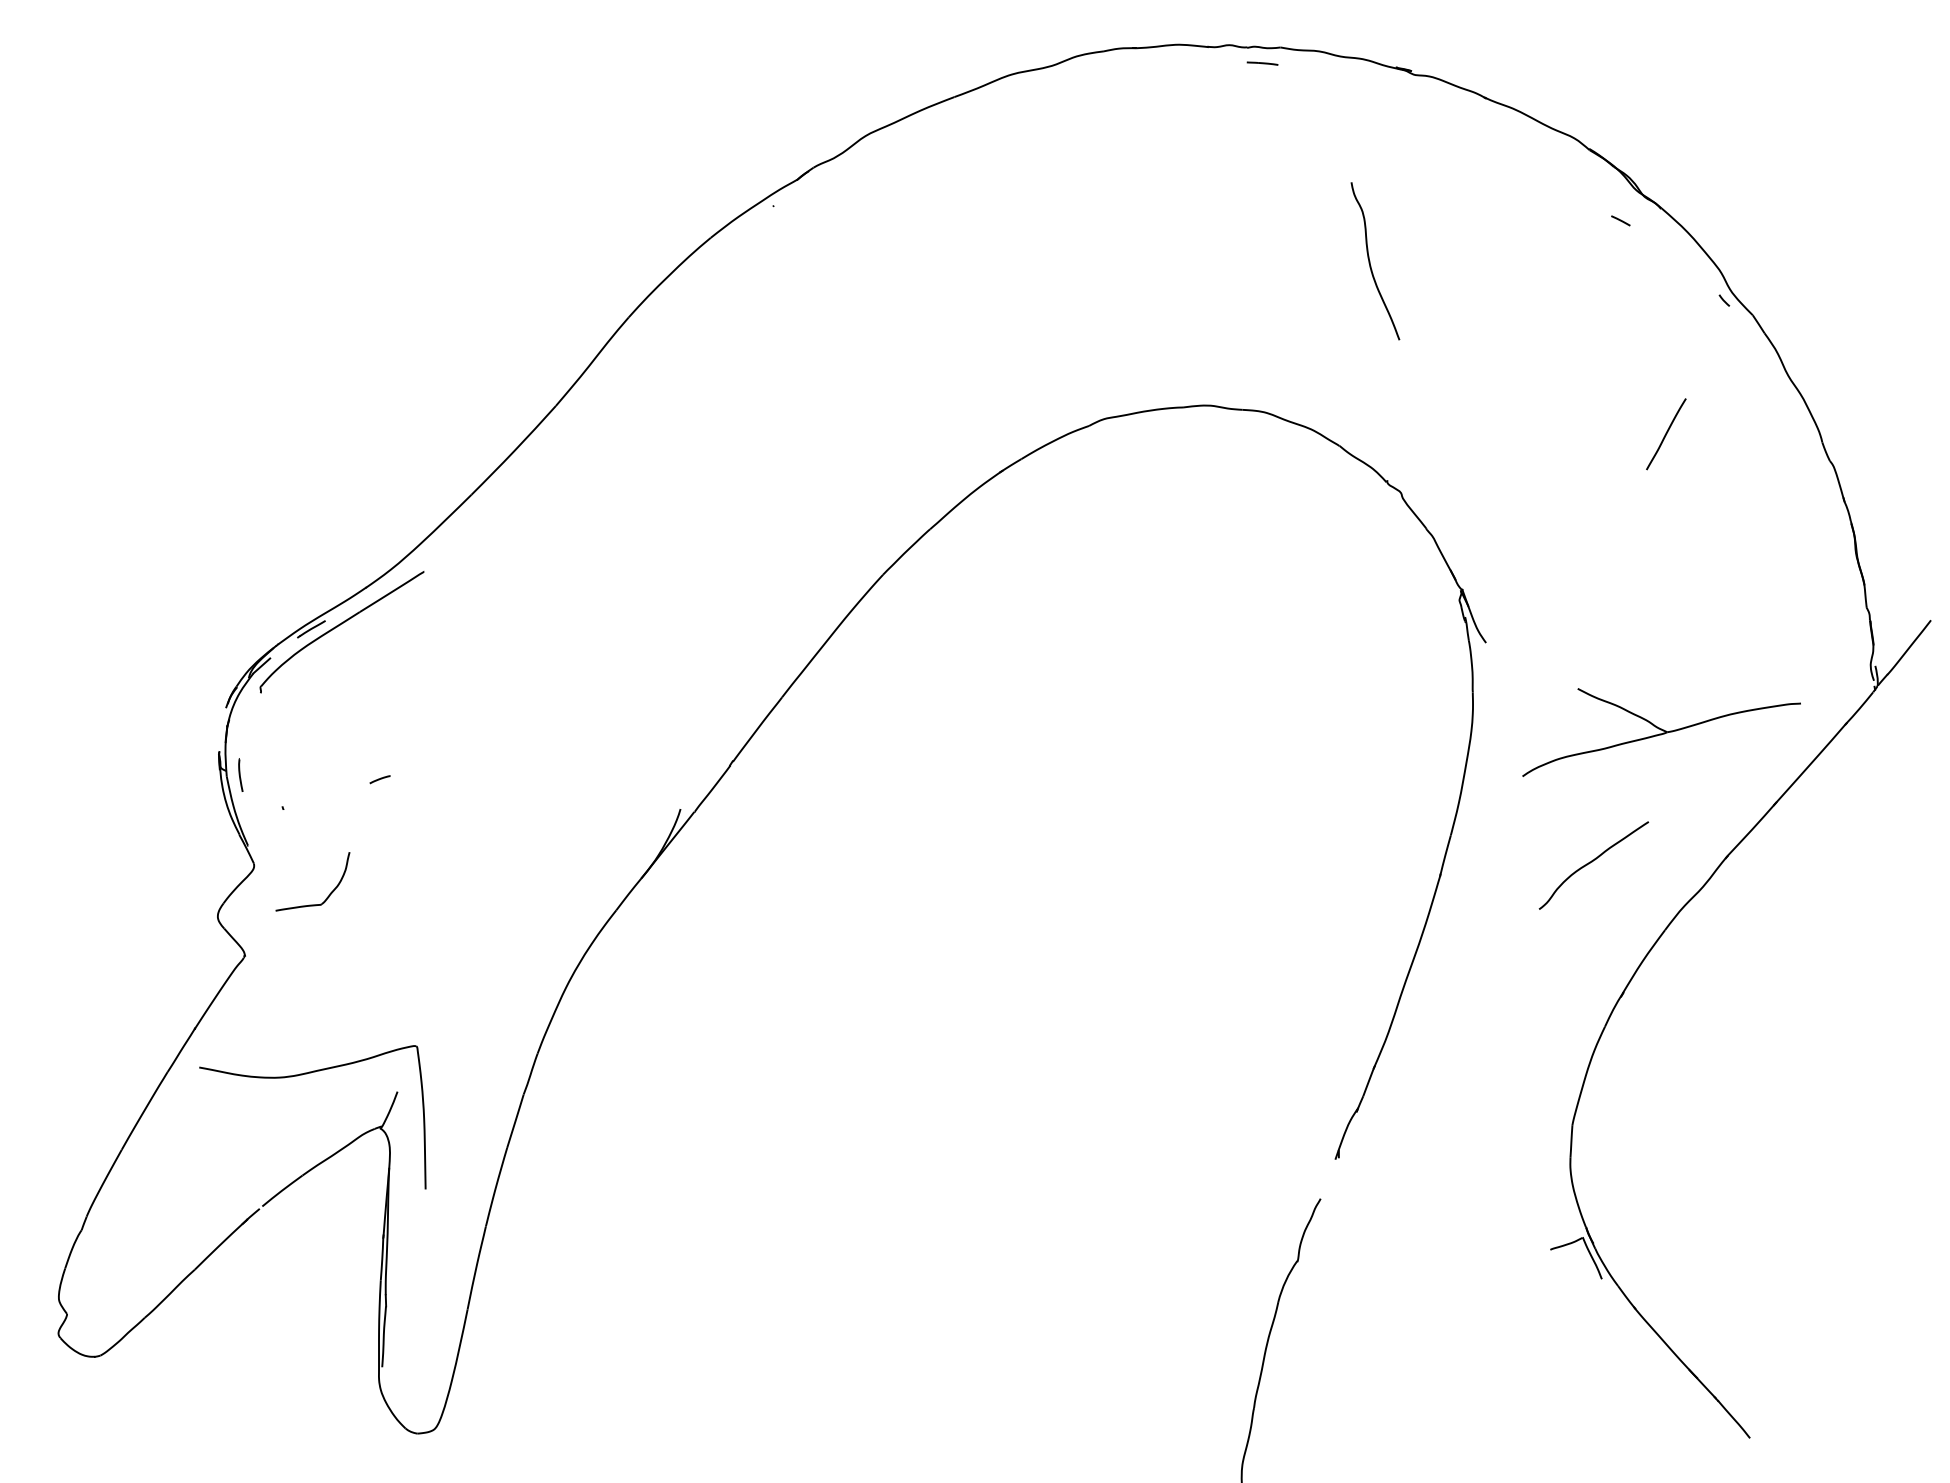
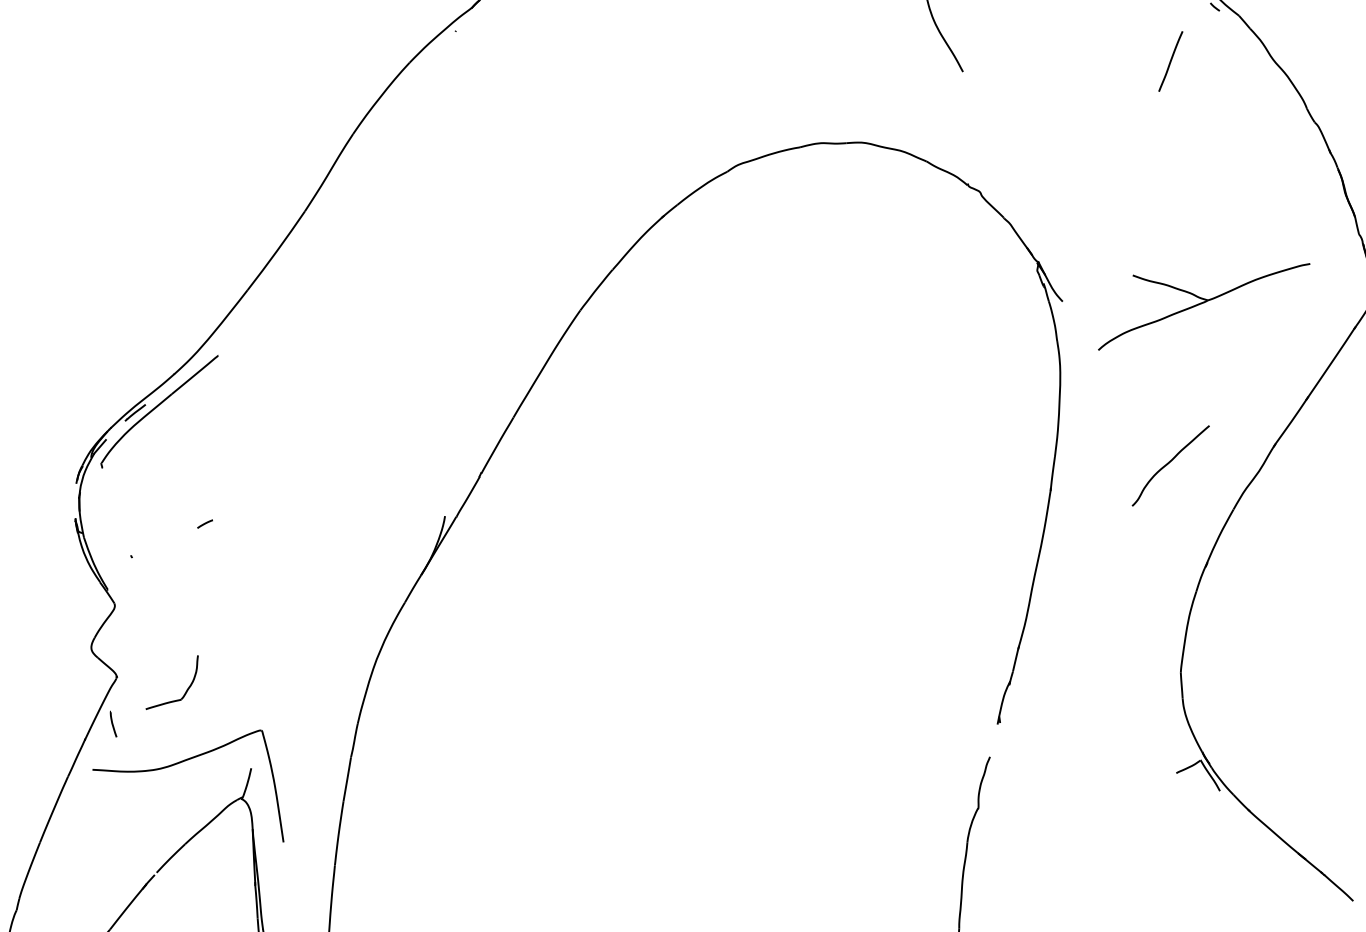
line: (1666, 434) -> (1170, 61), moved
part: (1661, 732) -> (1203, 301), moved
curve: (240, 774) -> (113, 723), moved
part: (329, 893) -> (186, 690), moved

